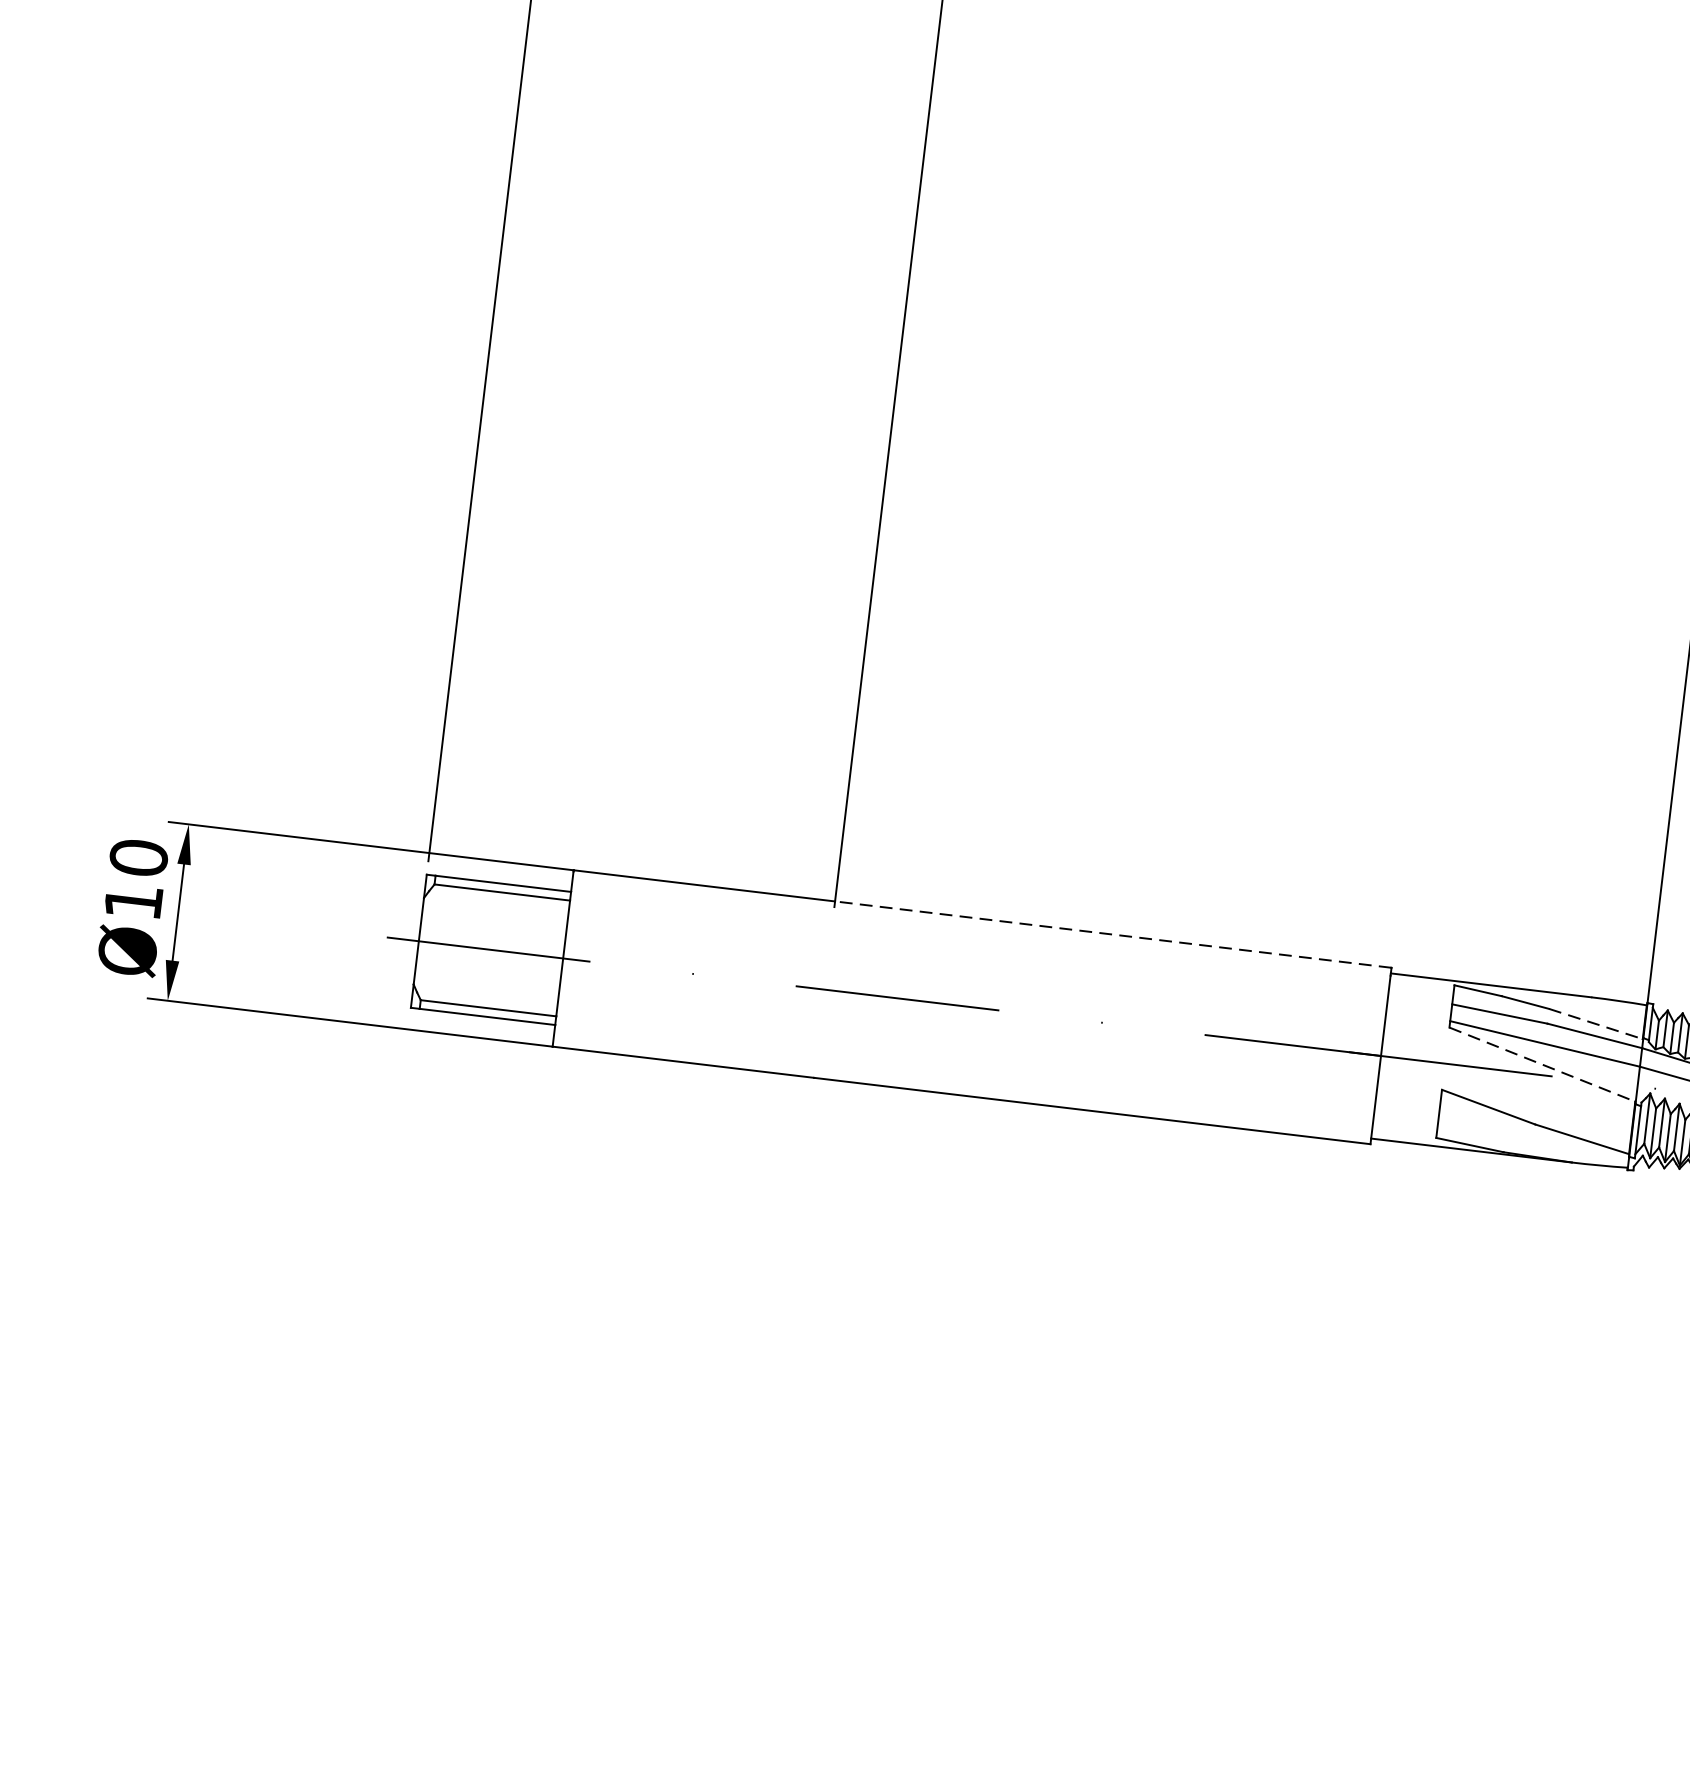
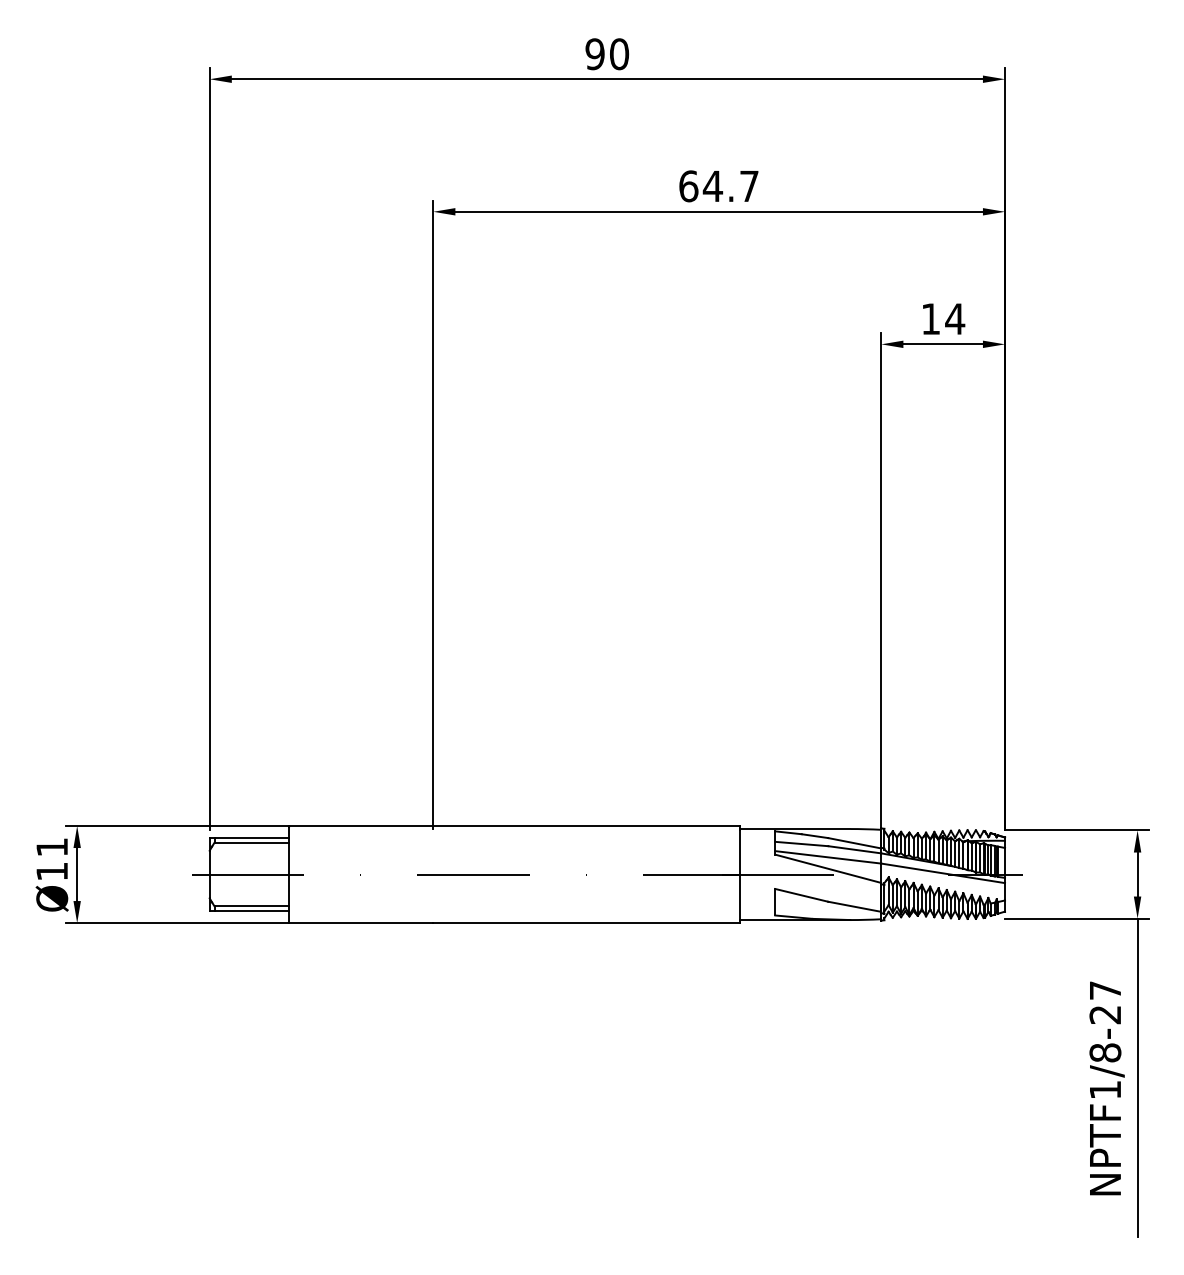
text: (139, 856) -> (52, 846), Ø10 -> Ø11
line: (1113, 933) -> (586, 825), dashed -> solid
line: (1595, 1024) -> (854, 843), dashed -> solid
line: (1543, 1064) -> (828, 868), dashed -> solid

